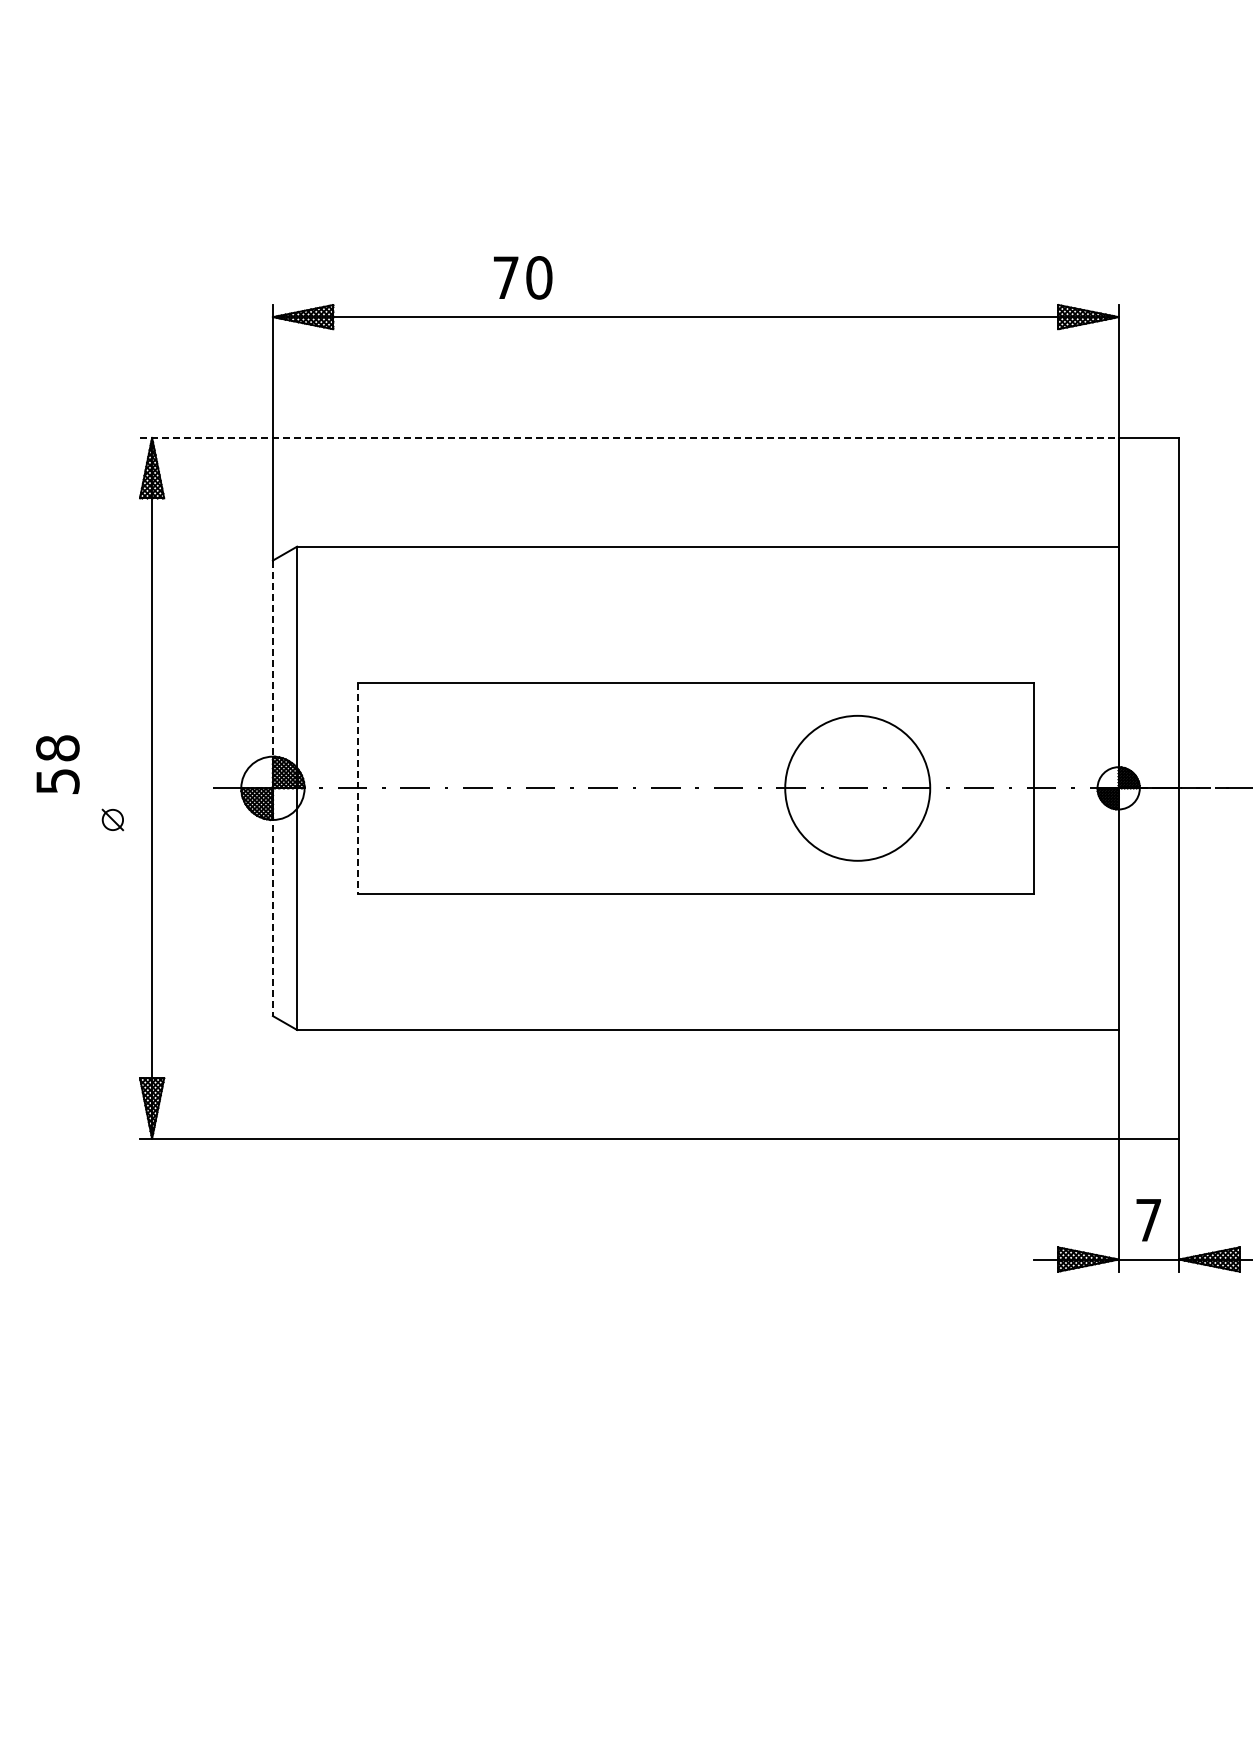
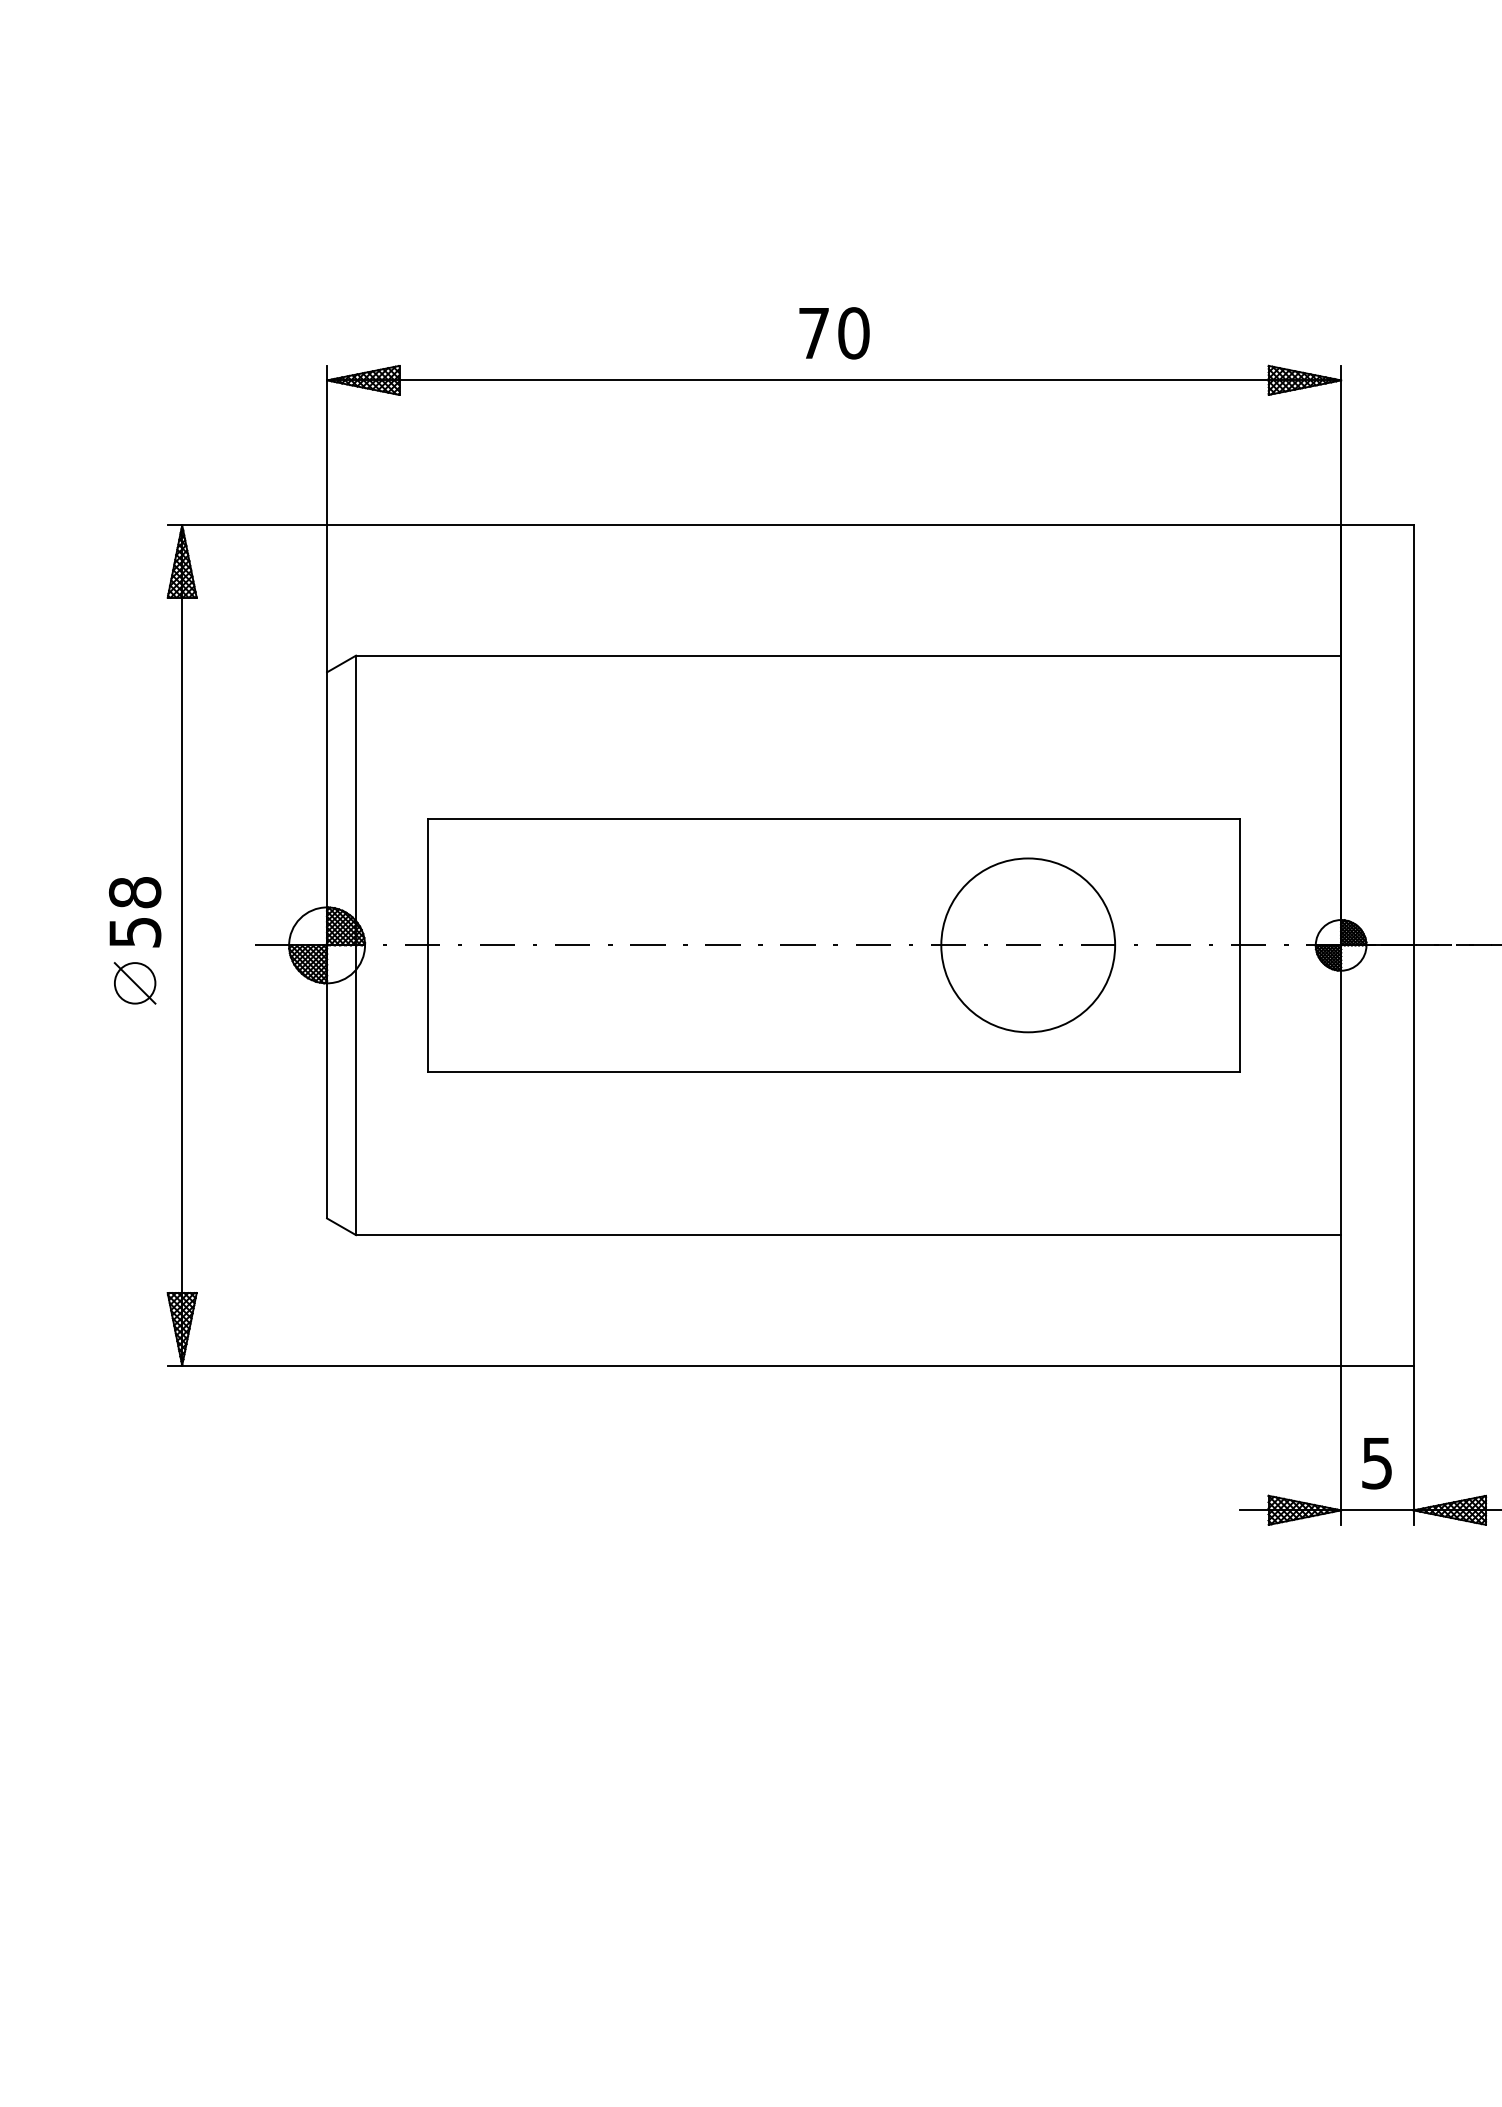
text: (523, 277) -> (834, 332), moved
line: (629, 437) -> (754, 524), dashed -> solid
text: (57, 764) -> (134, 912), moved
line: (272, 788) -> (326, 945), dashed -> solid
line: (357, 788) -> (428, 945), dashed -> solid
part: (112, 819) -> (134, 982), size x1.67
text: (1148, 1220) -> (1376, 1463), 7 -> 5

